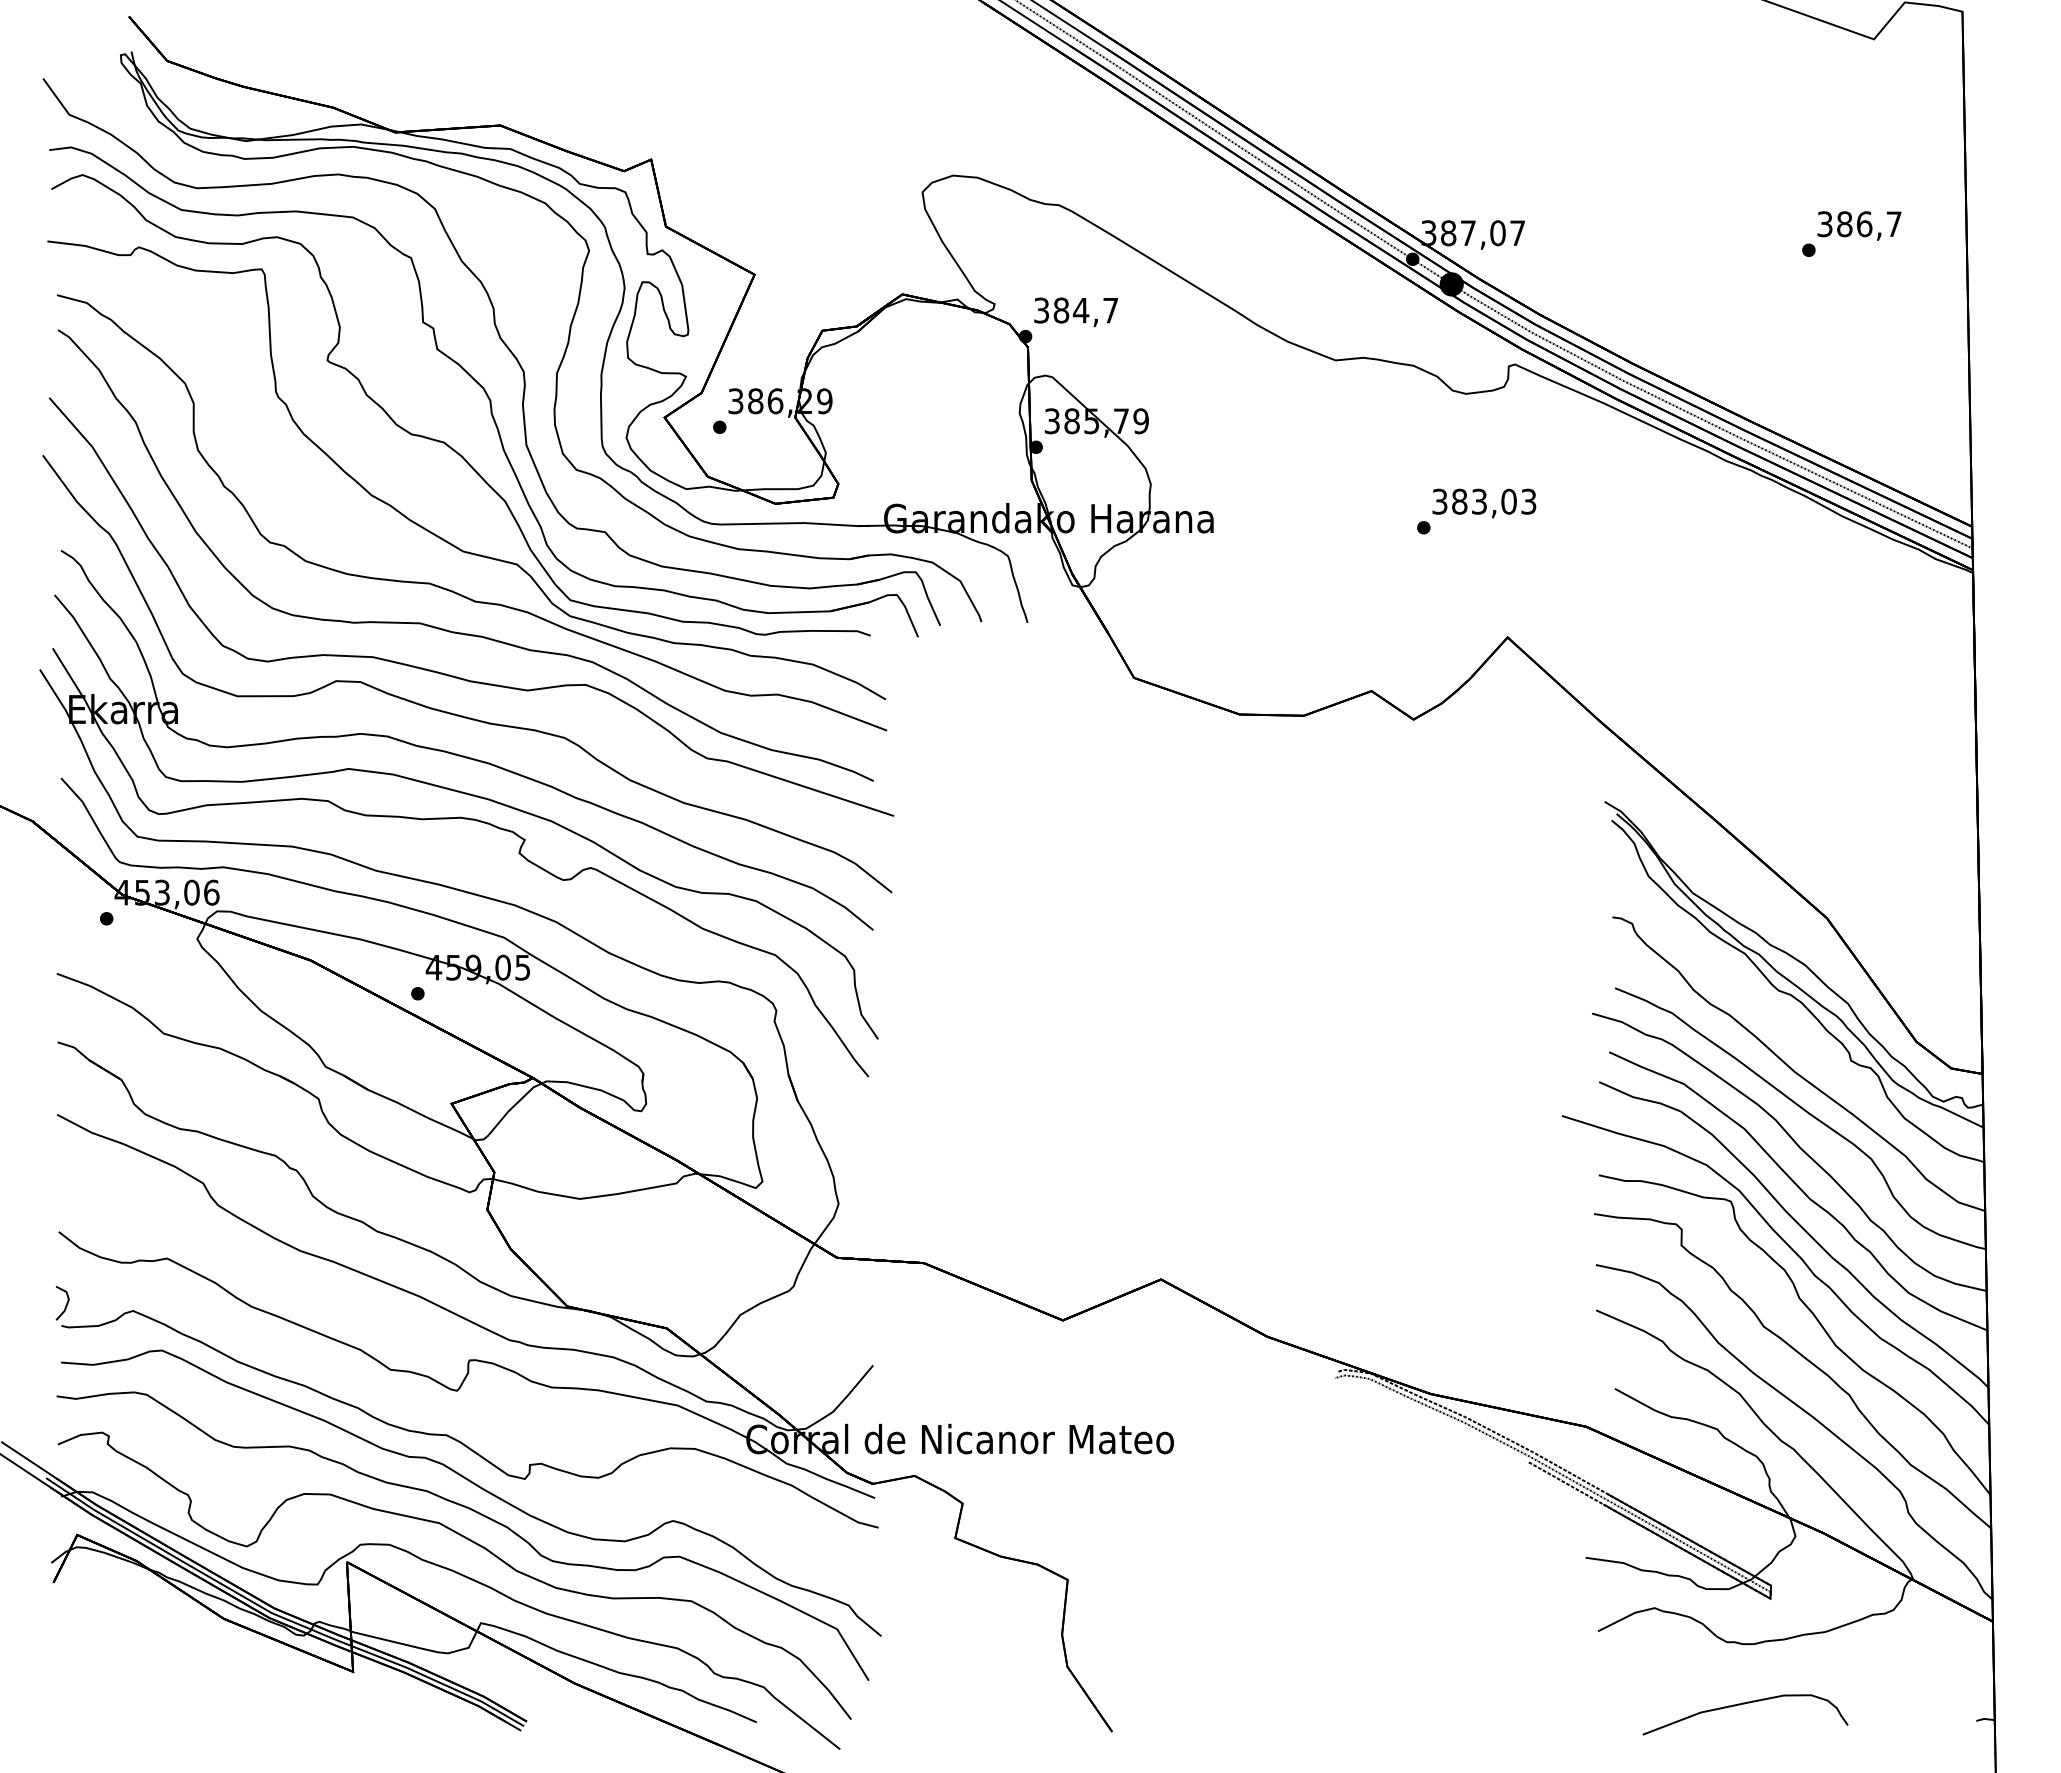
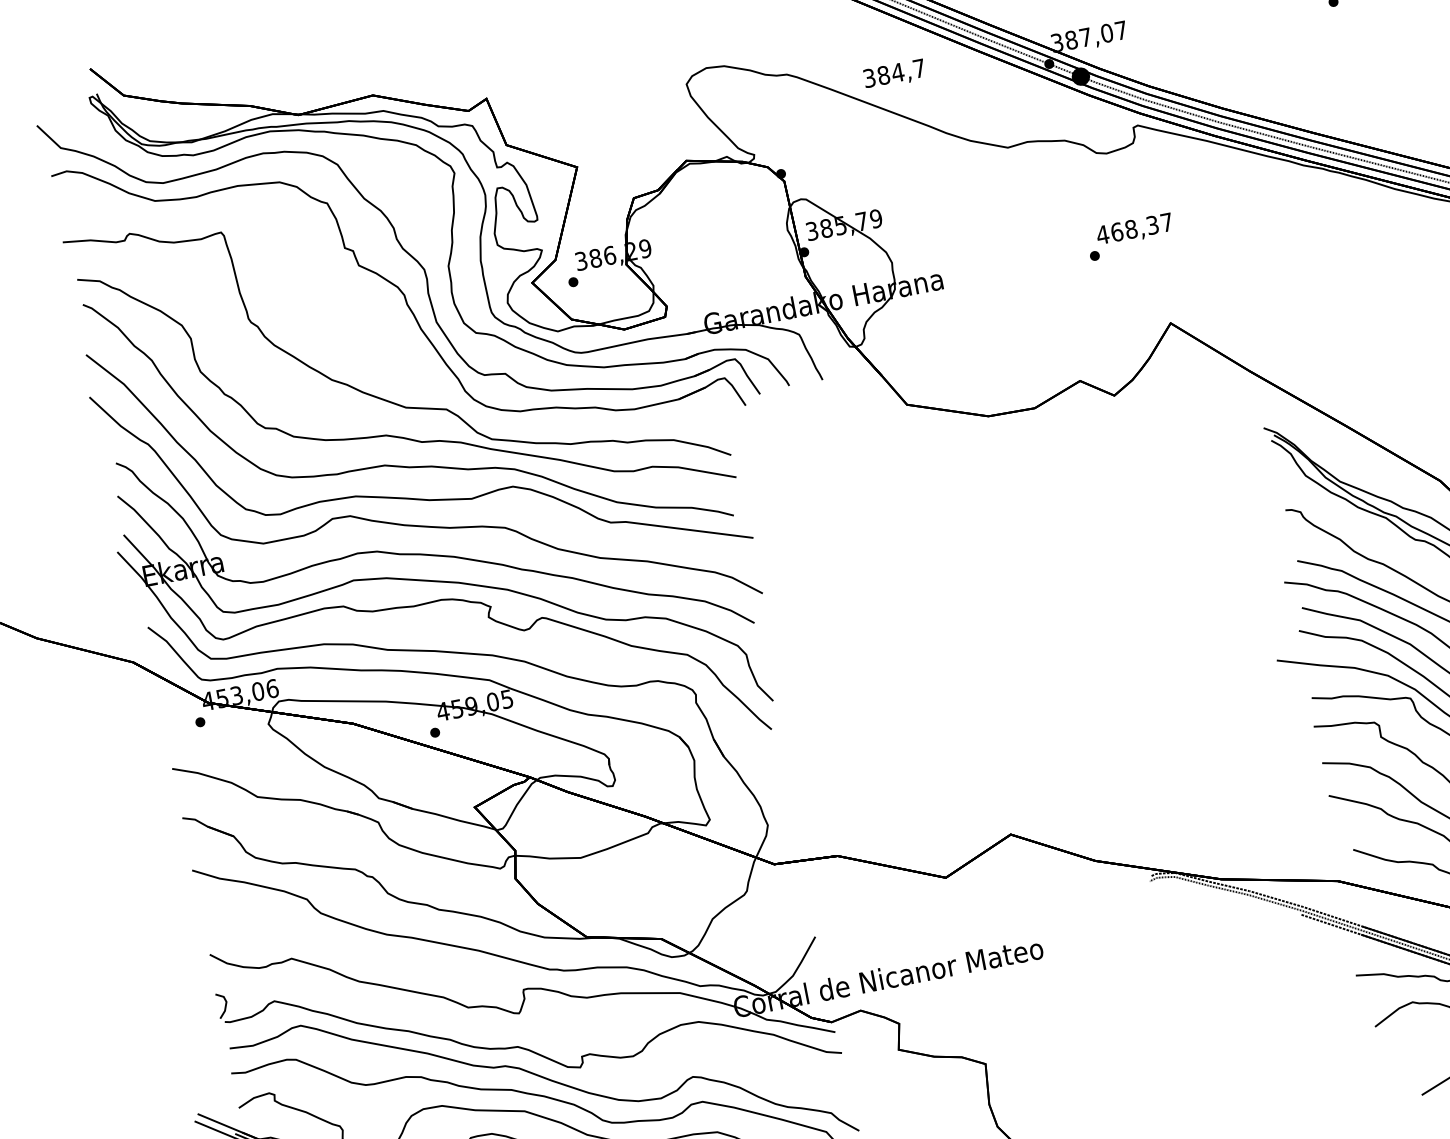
text: (1075, 312) -> (894, 74), moved
part: (444, 441) -> (376, 330), removed
text: (1483, 501) -> (1134, 228), 383,03 -> 468,37

